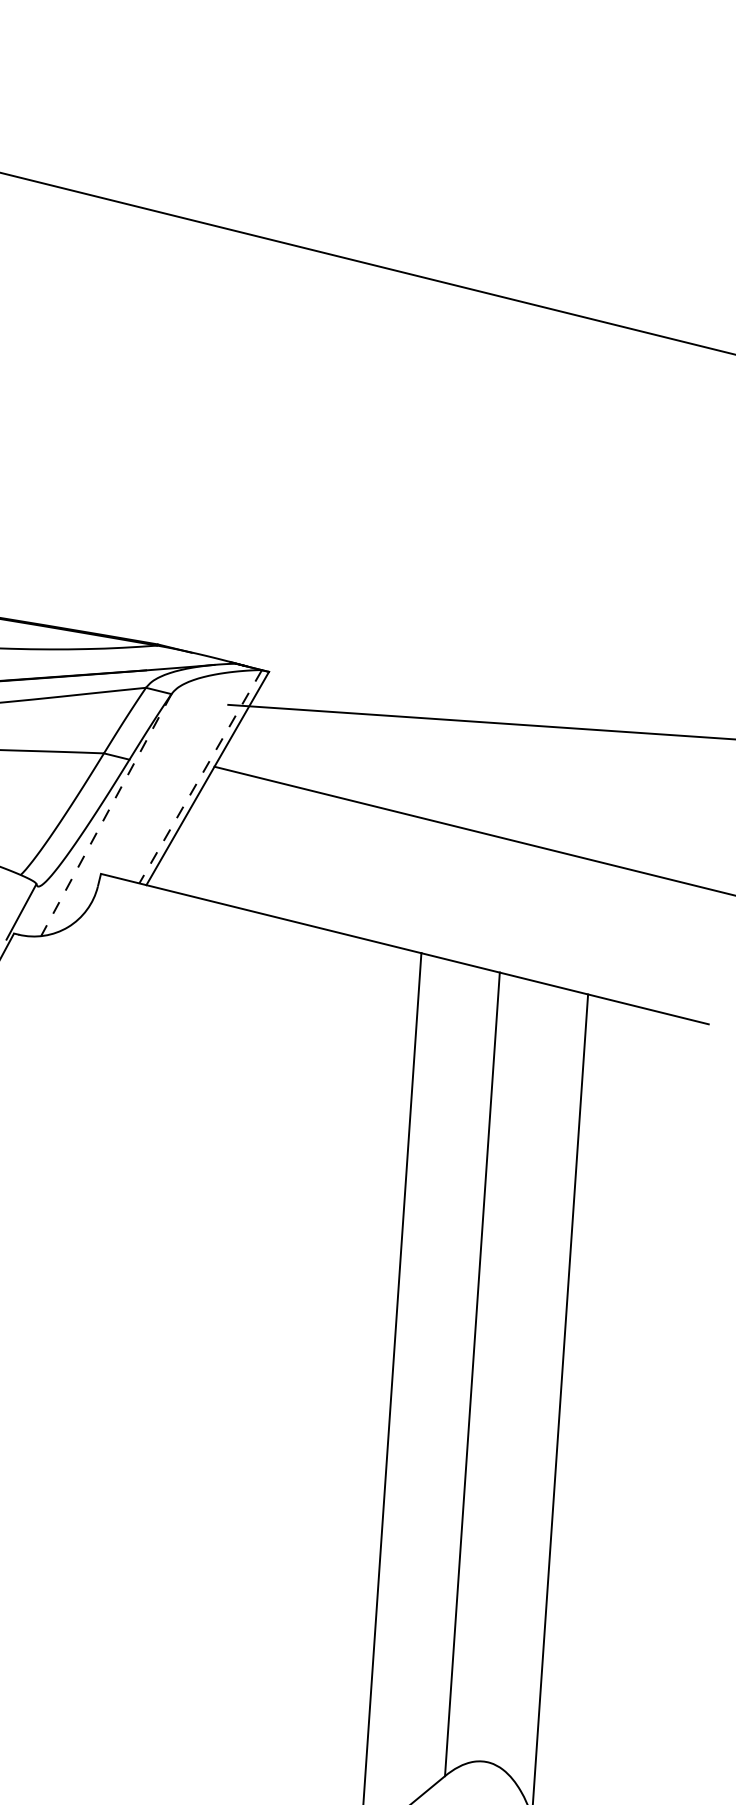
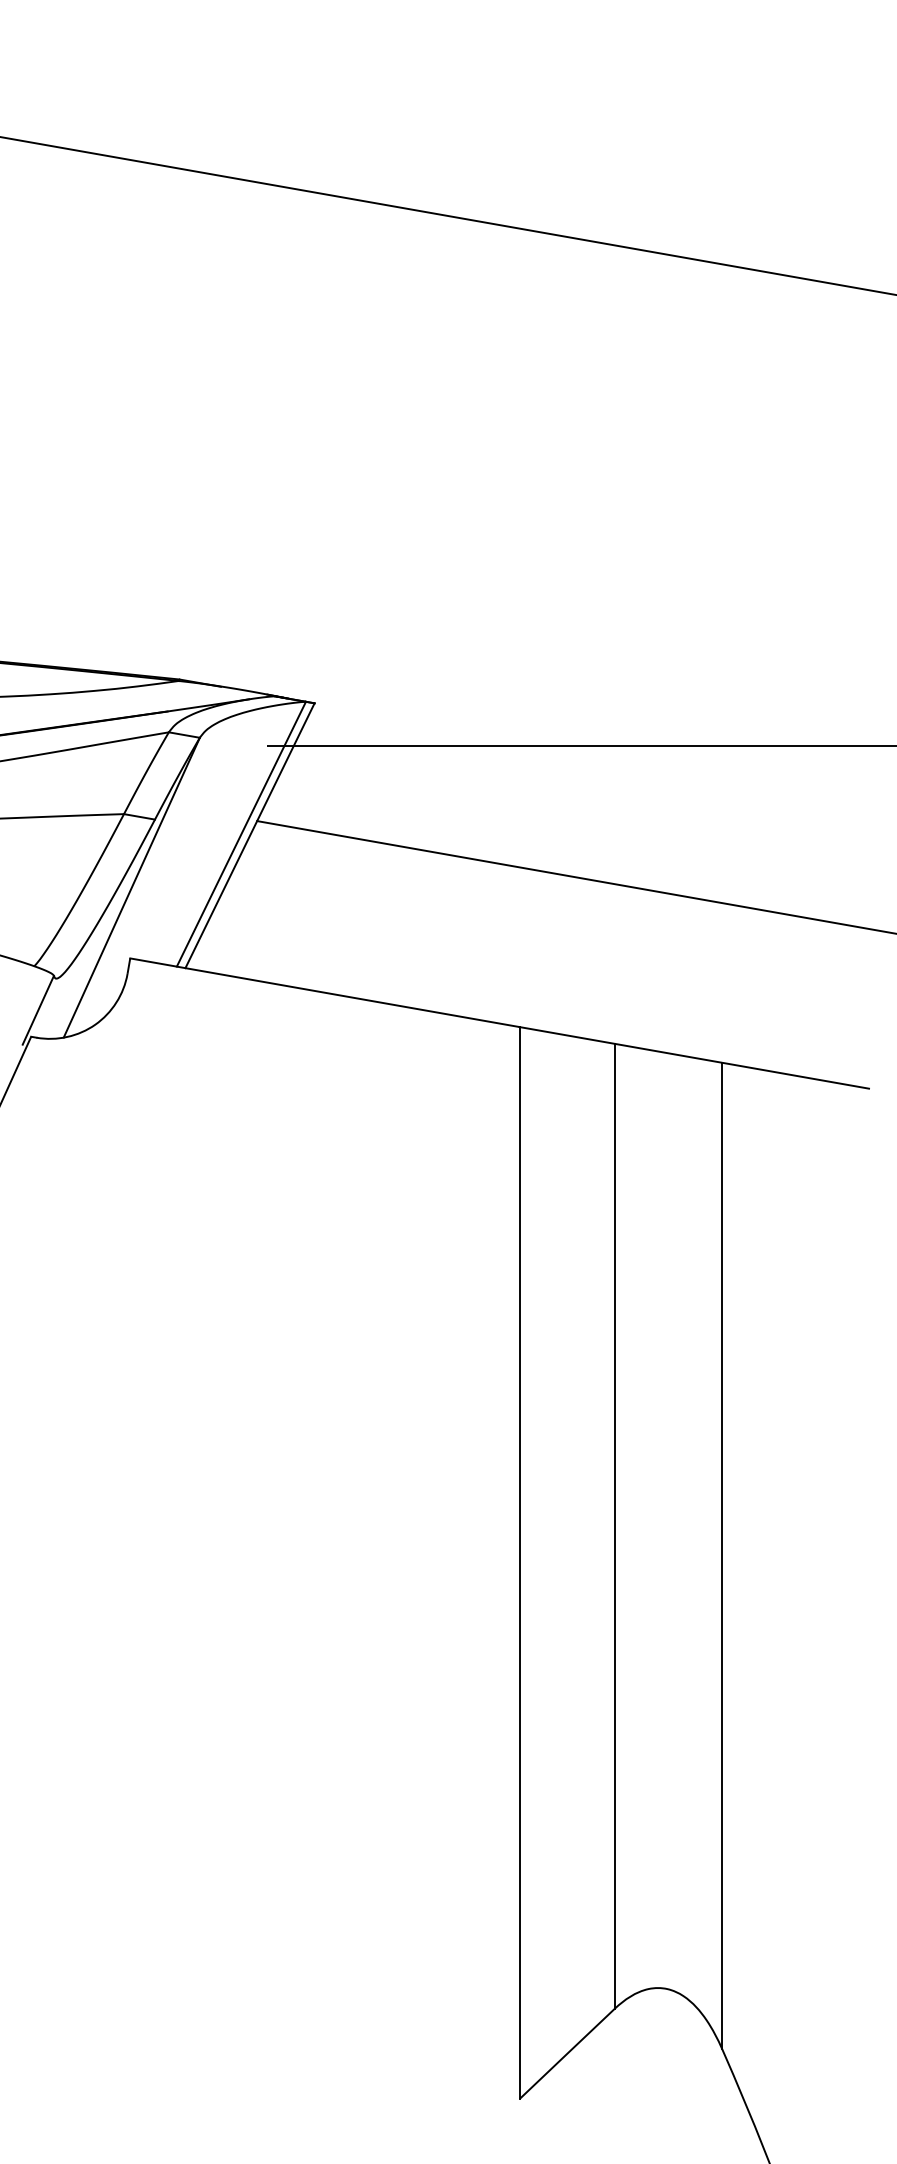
line: (200, 777) -> (241, 834), dashed -> solid
line: (106, 814) -> (131, 887), dashed -> solid

